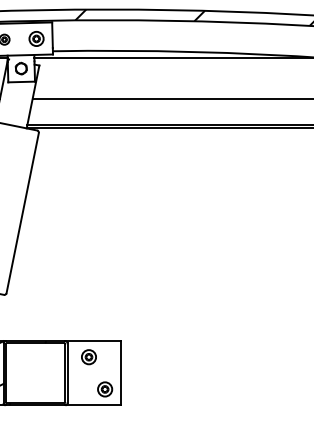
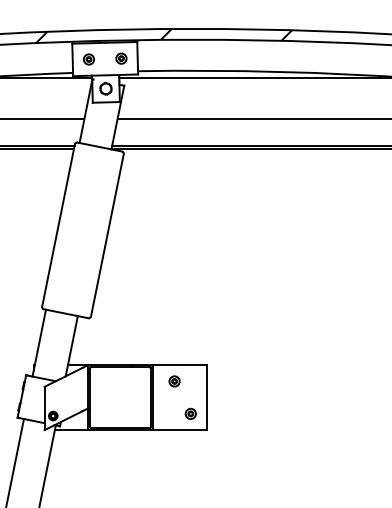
part: (36, 38) -> (121, 58), size x0.71
part: (88, 357) -> (174, 381), size x0.71
part: (104, 388) -> (190, 413), size x0.71

